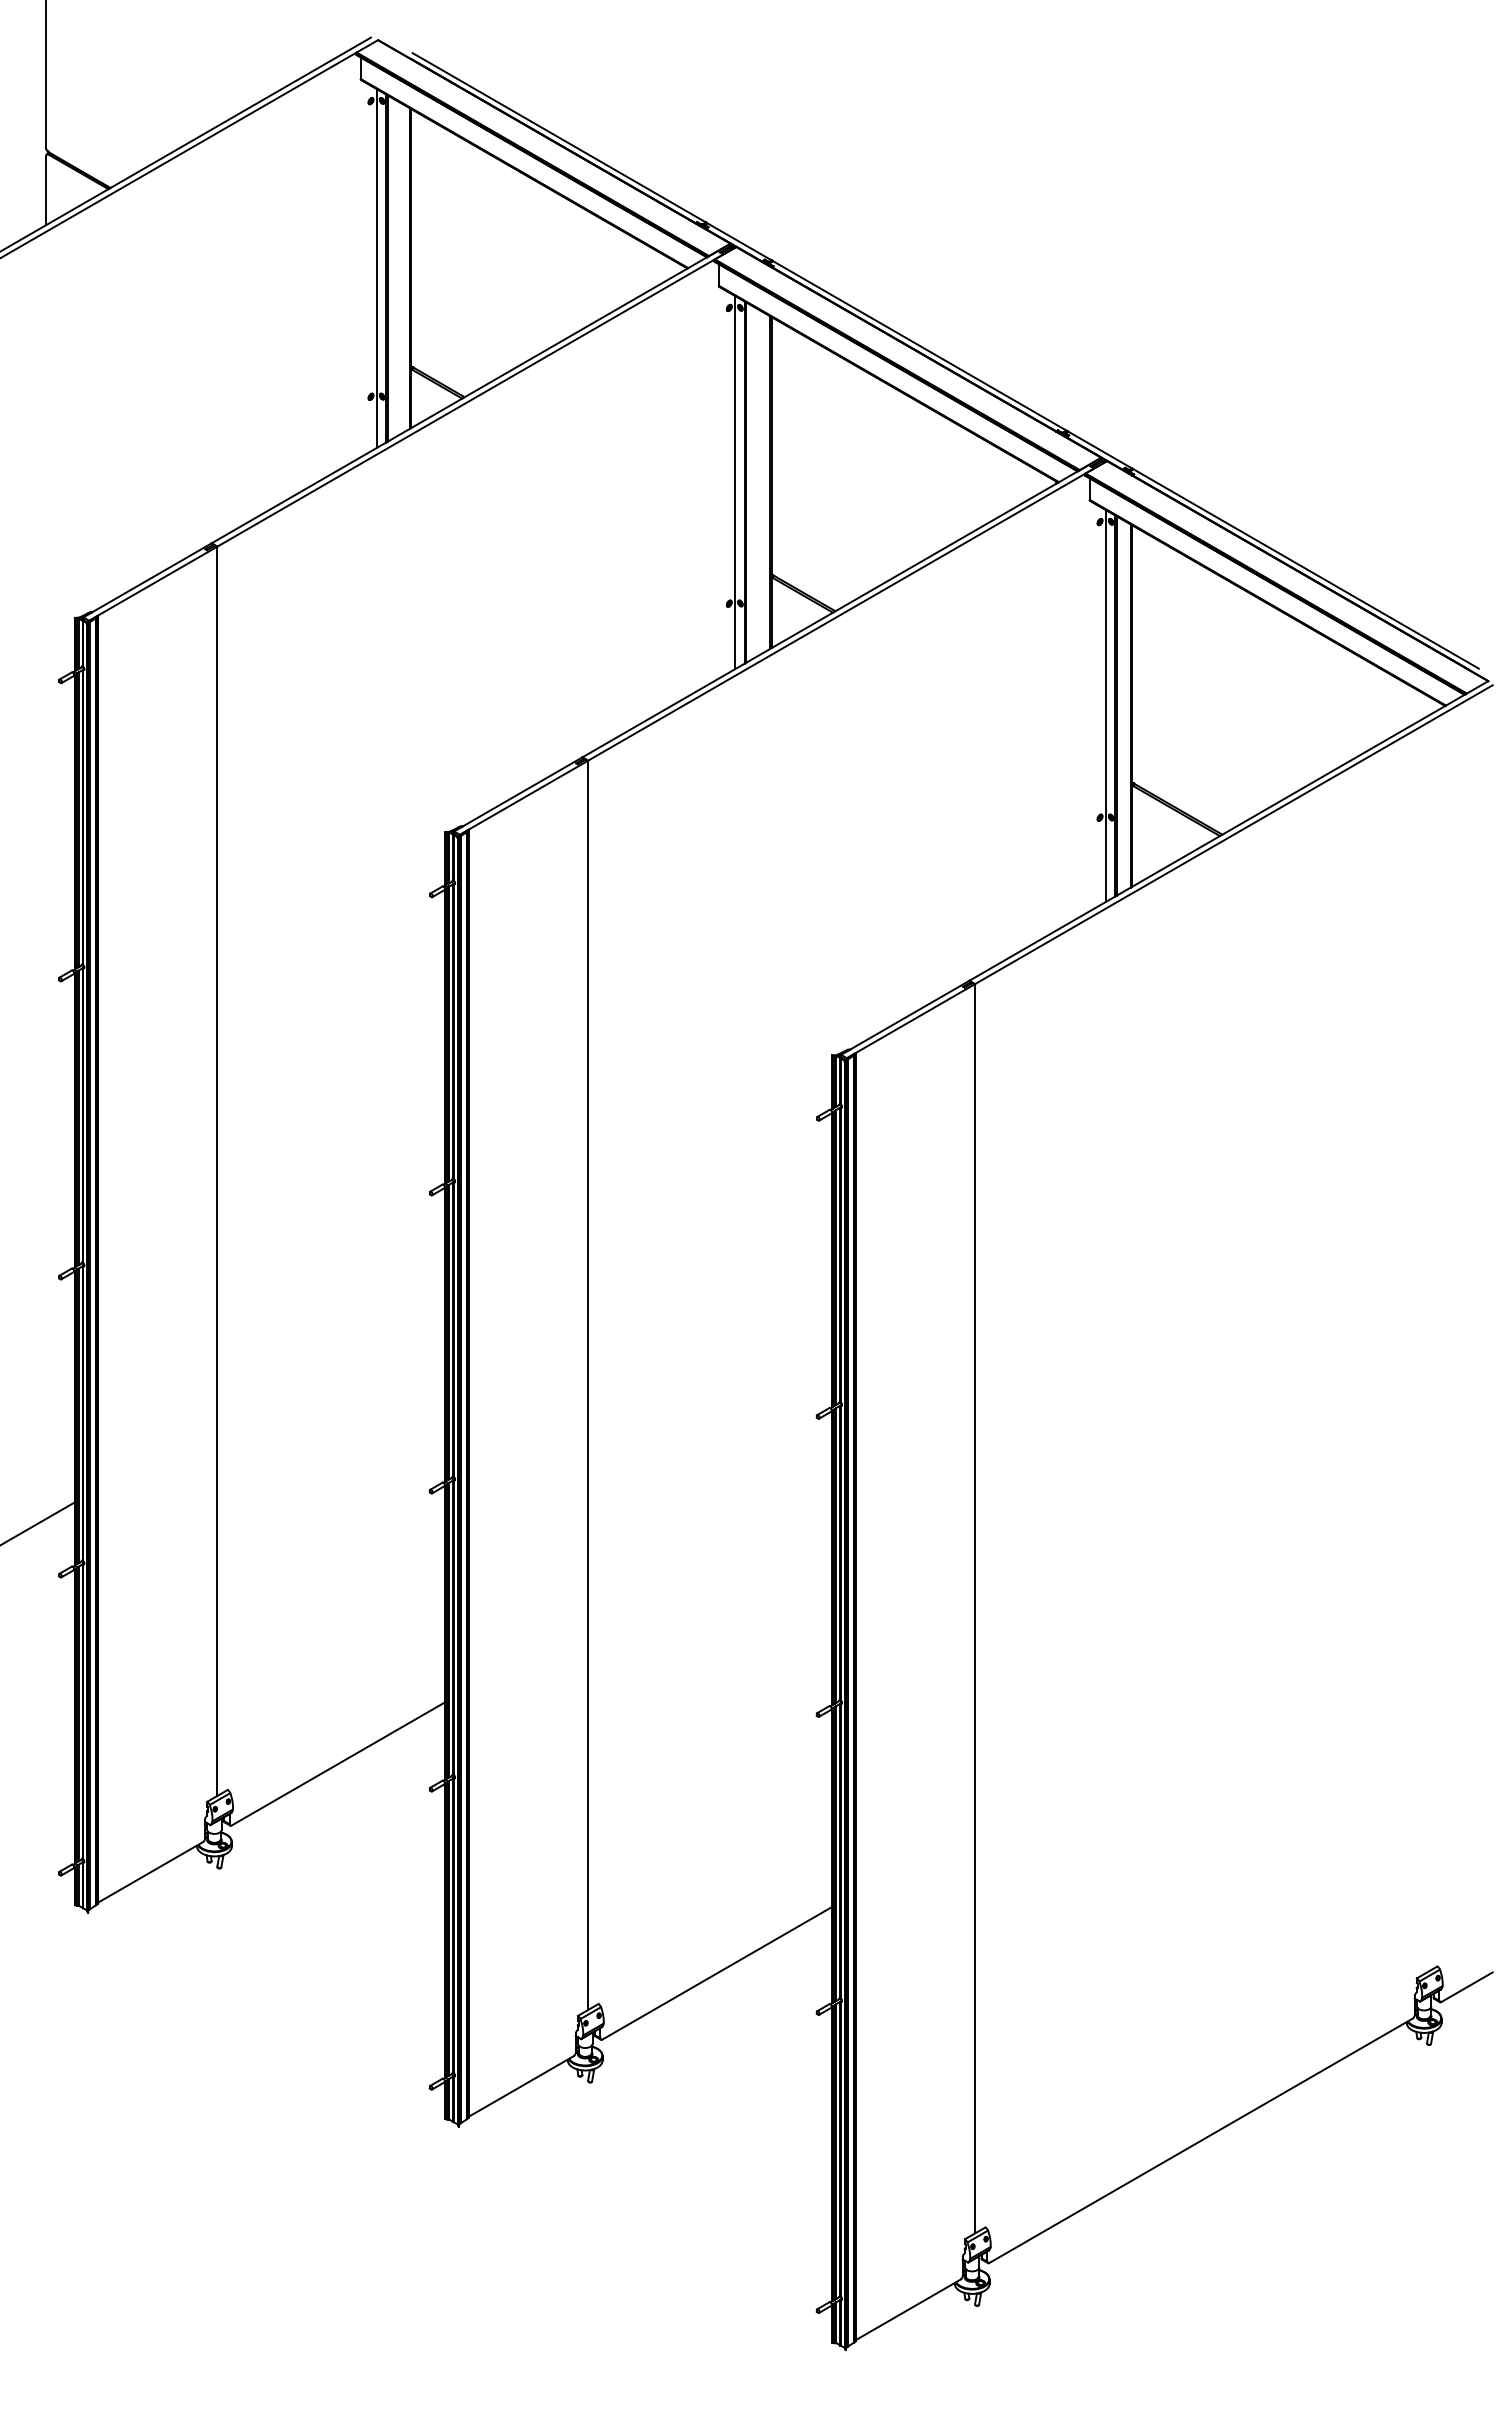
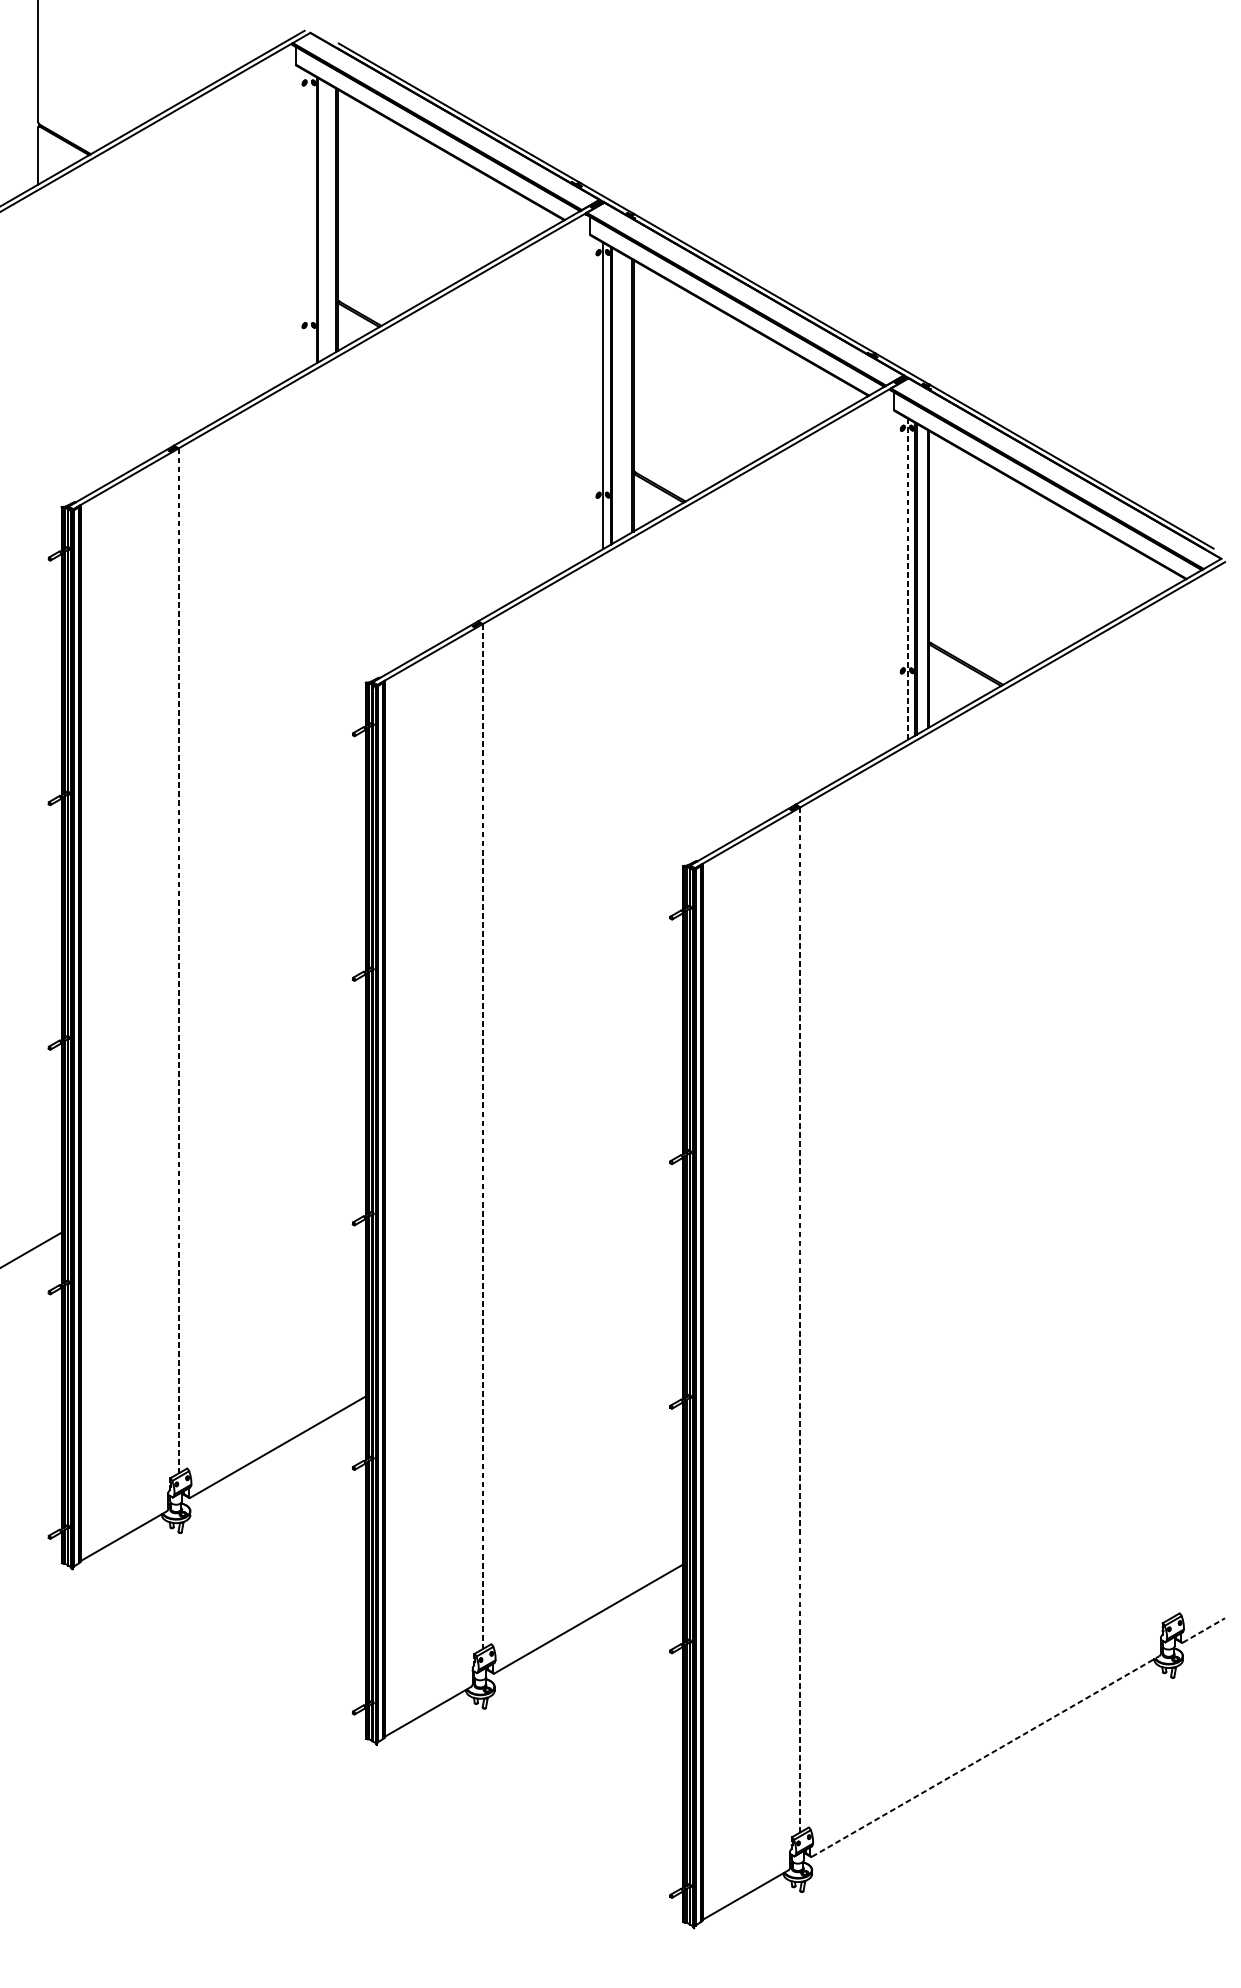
line: (376, 268) -> (309, 220), removed
line: (1105, 706) -> (907, 579), solid -> dashed
line: (217, 1171) -> (178, 961), solid -> dashed
line: (588, 1385) -> (483, 1136), solid -> dashed
line: (975, 1608) -> (800, 1319), solid -> dashed
line: (1467, 1987) -> (1204, 1630), solid -> dashed
line: (1201, 2140) -> (986, 1756), solid -> dashed

